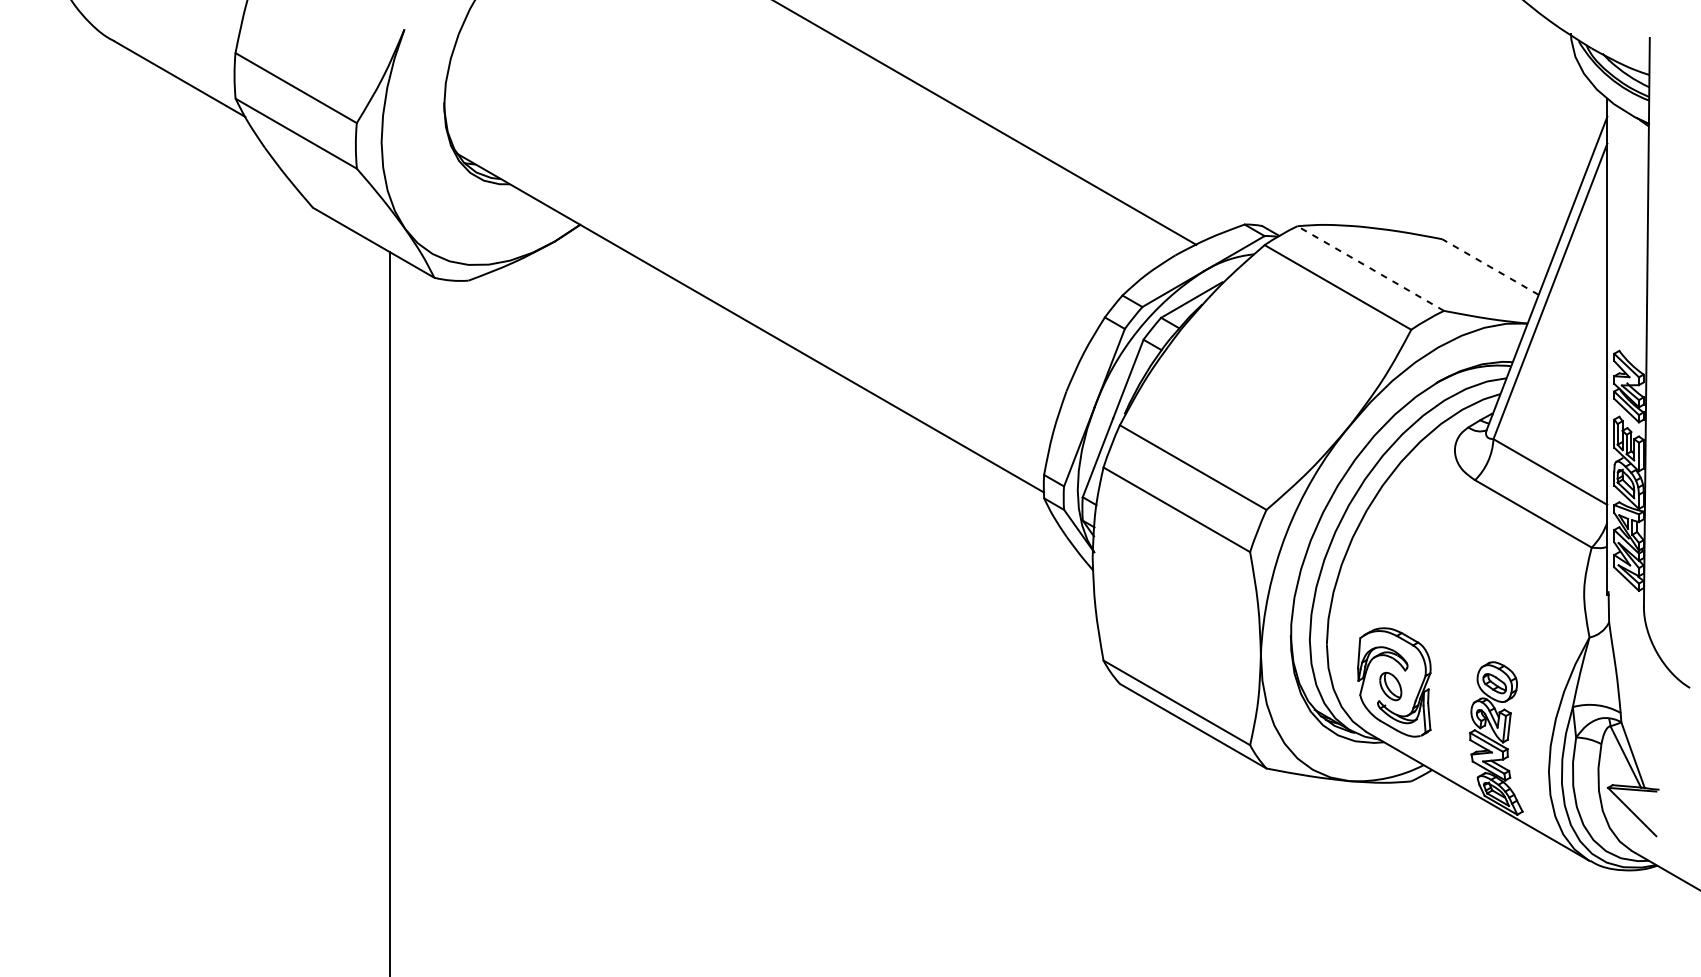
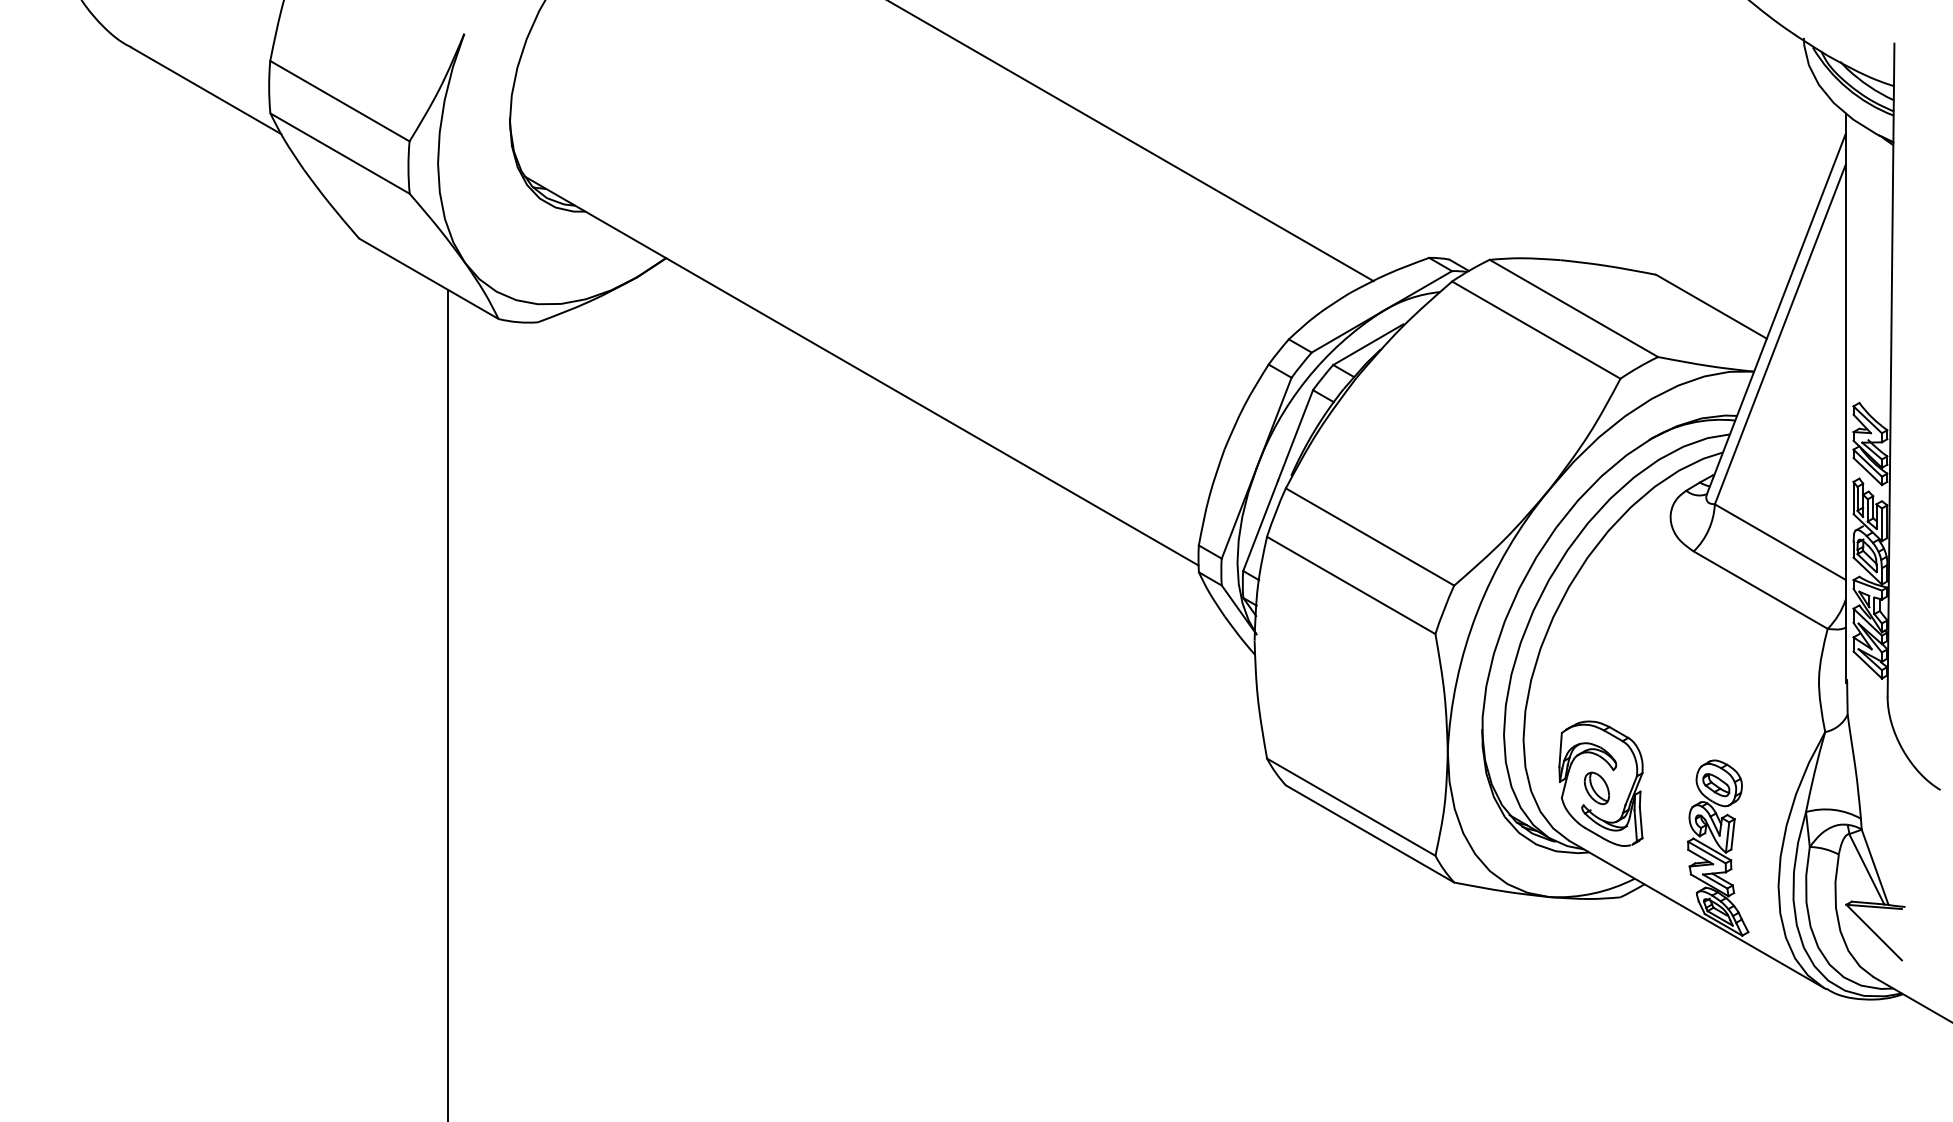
line: (1490, 266) -> (1711, 306), dashed -> solid
line: (1370, 268) -> (1573, 308), dashed -> solid

